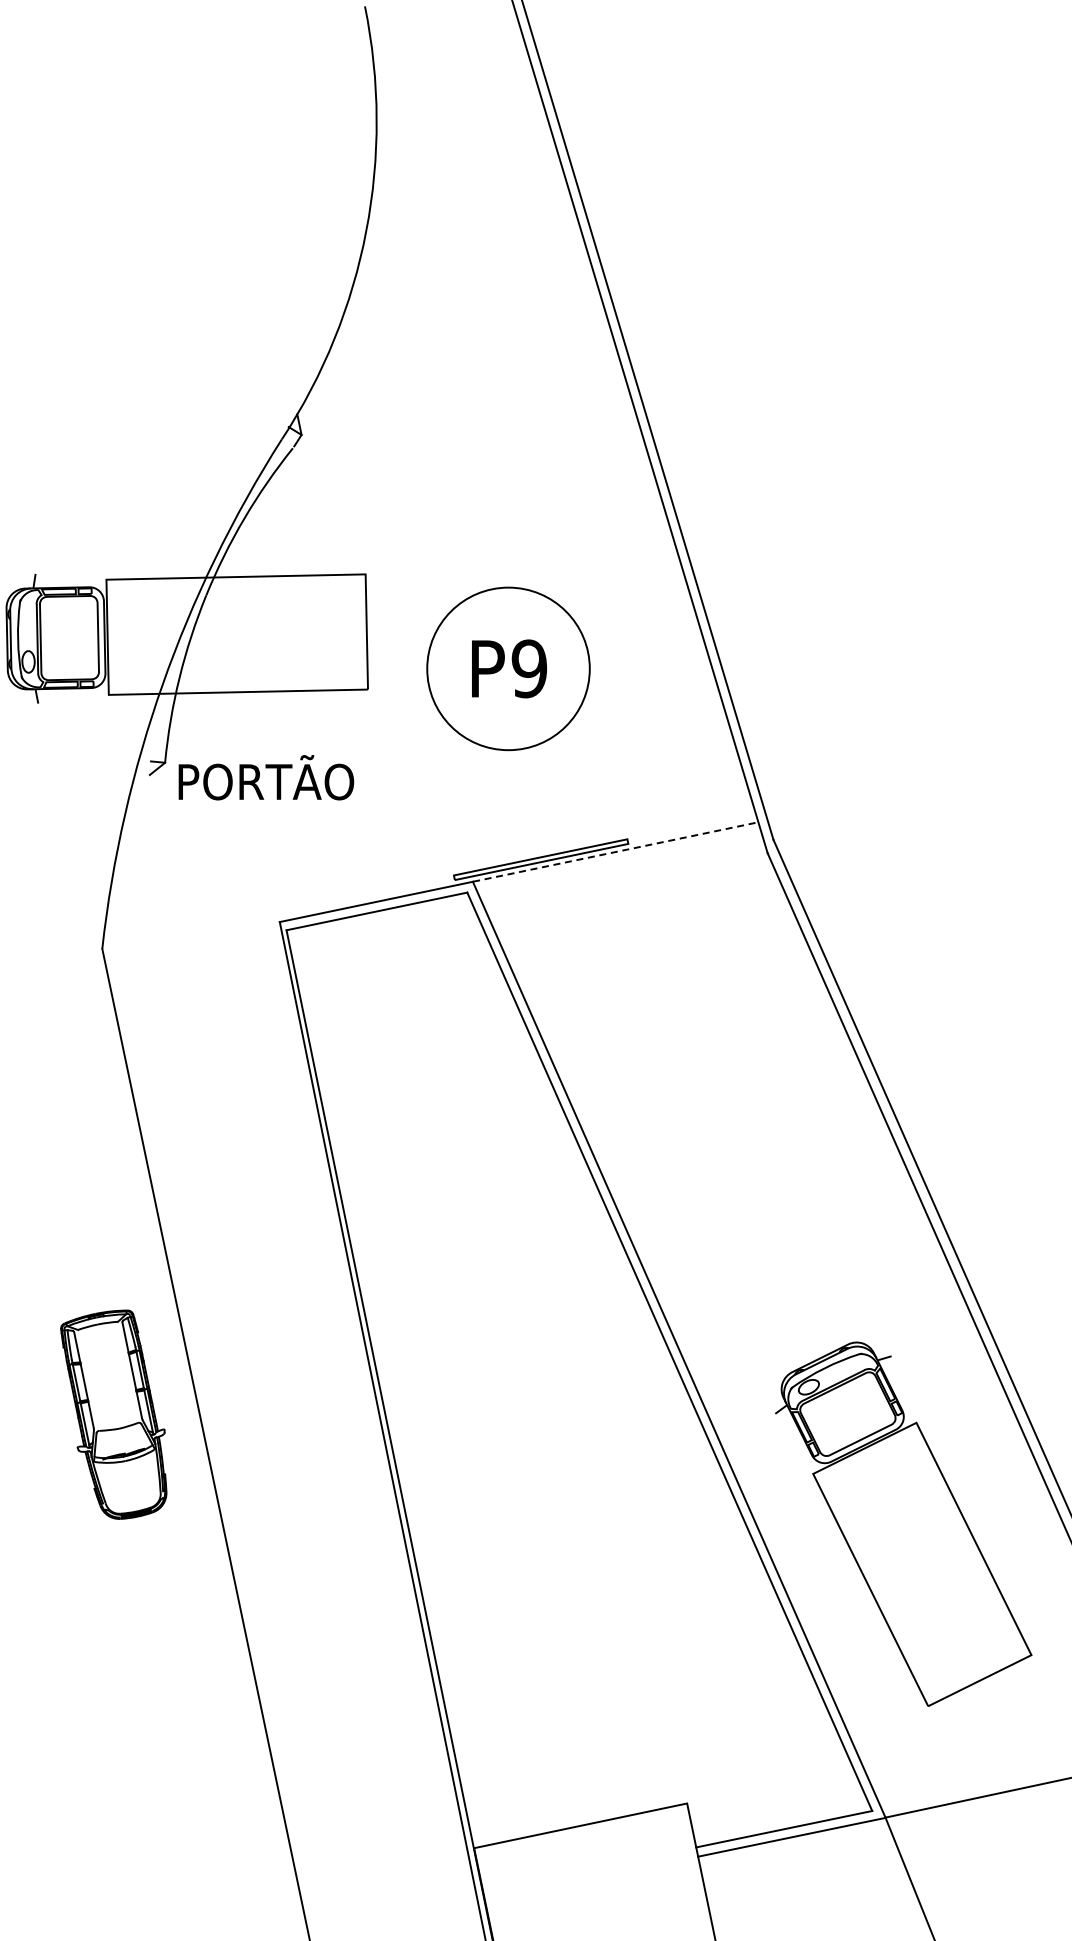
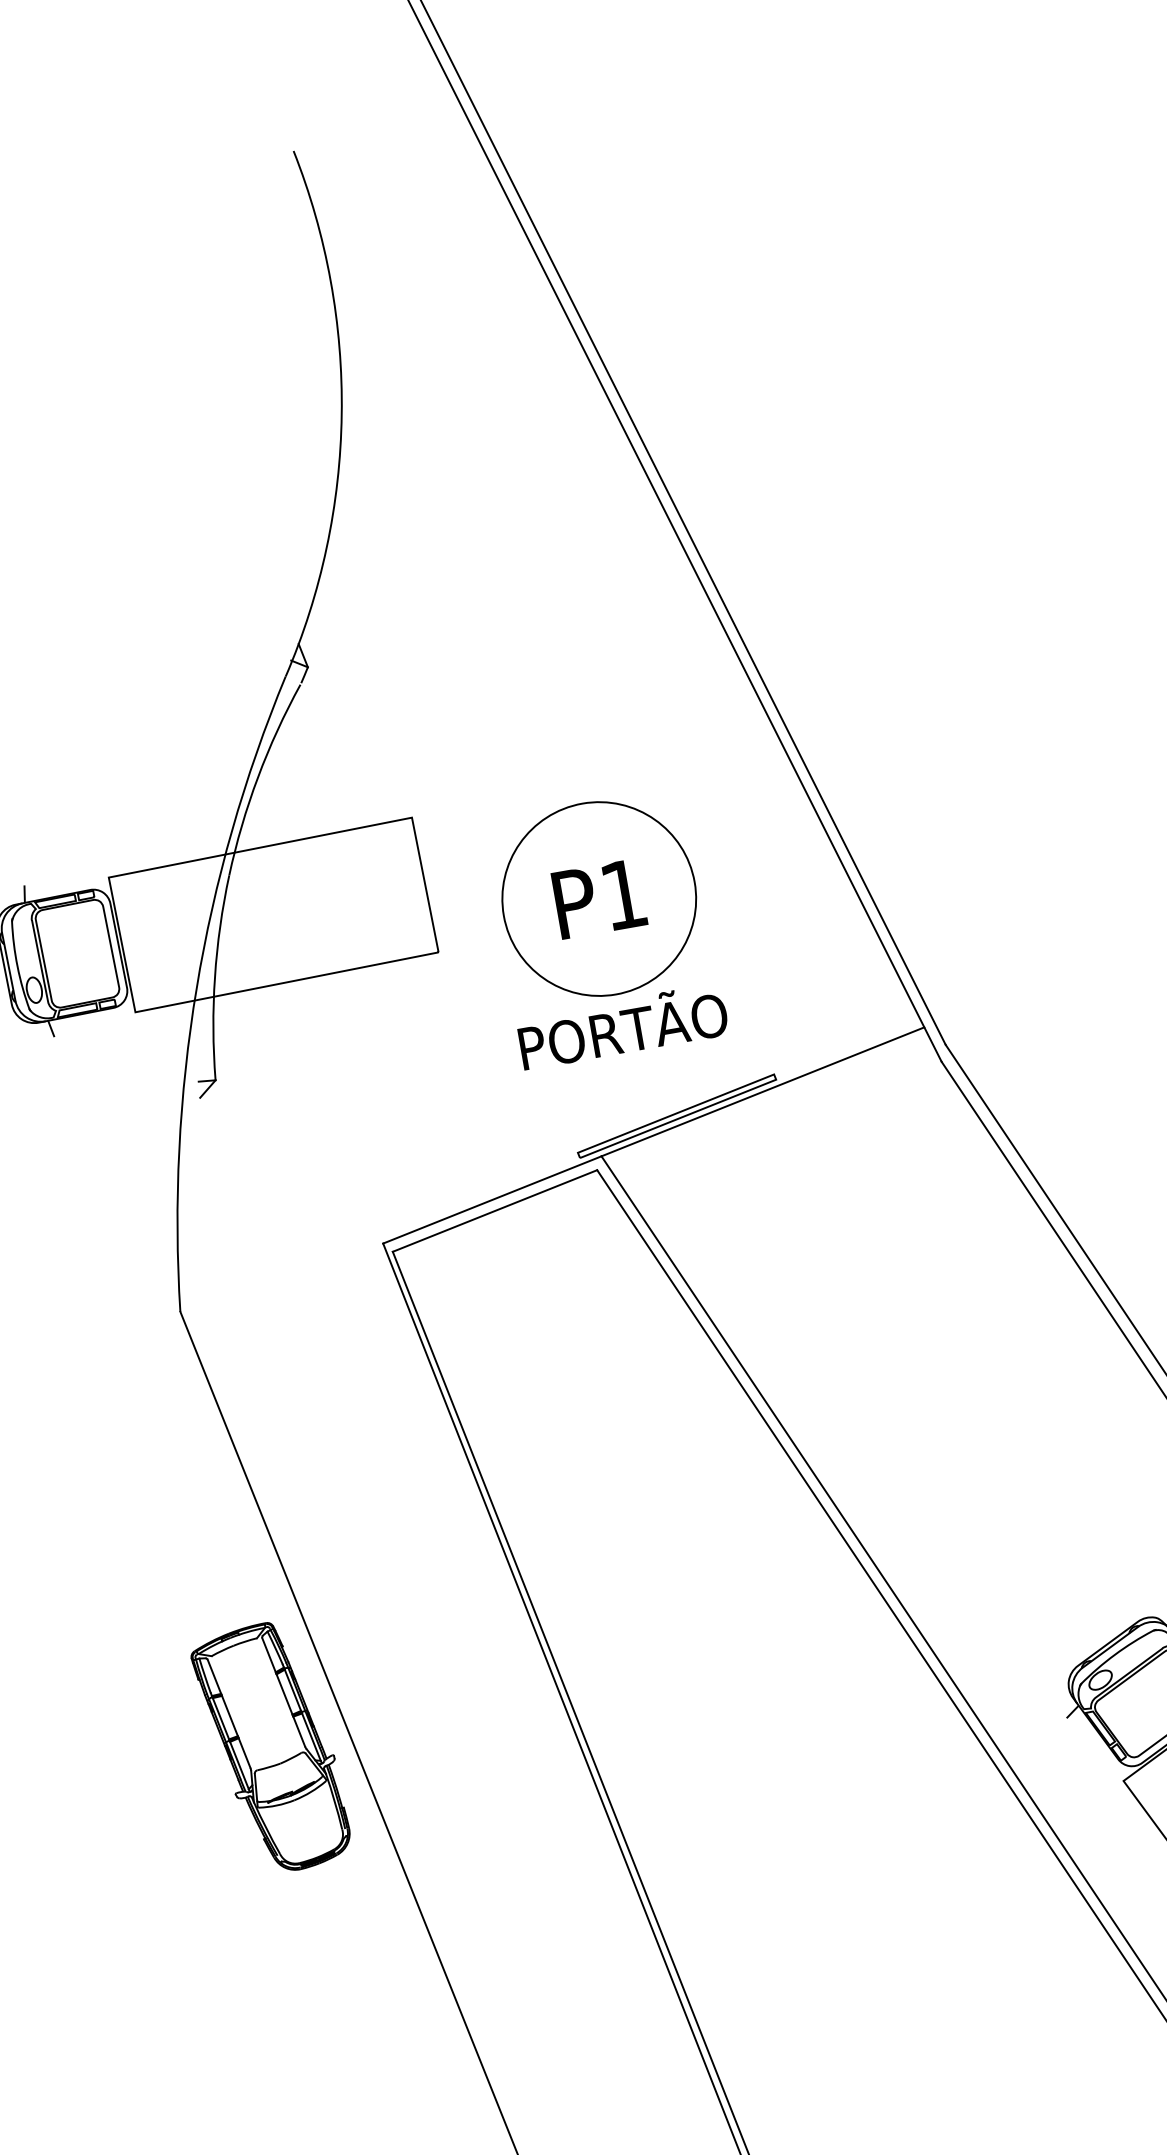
text: (529, 668) -> (623, 894), P9 -> P1
text: (266, 777) -> (622, 1026), moved
line: (615, 852) -> (762, 1092), dashed -> solid
part: (113, 1414) -> (270, 1748), moved

